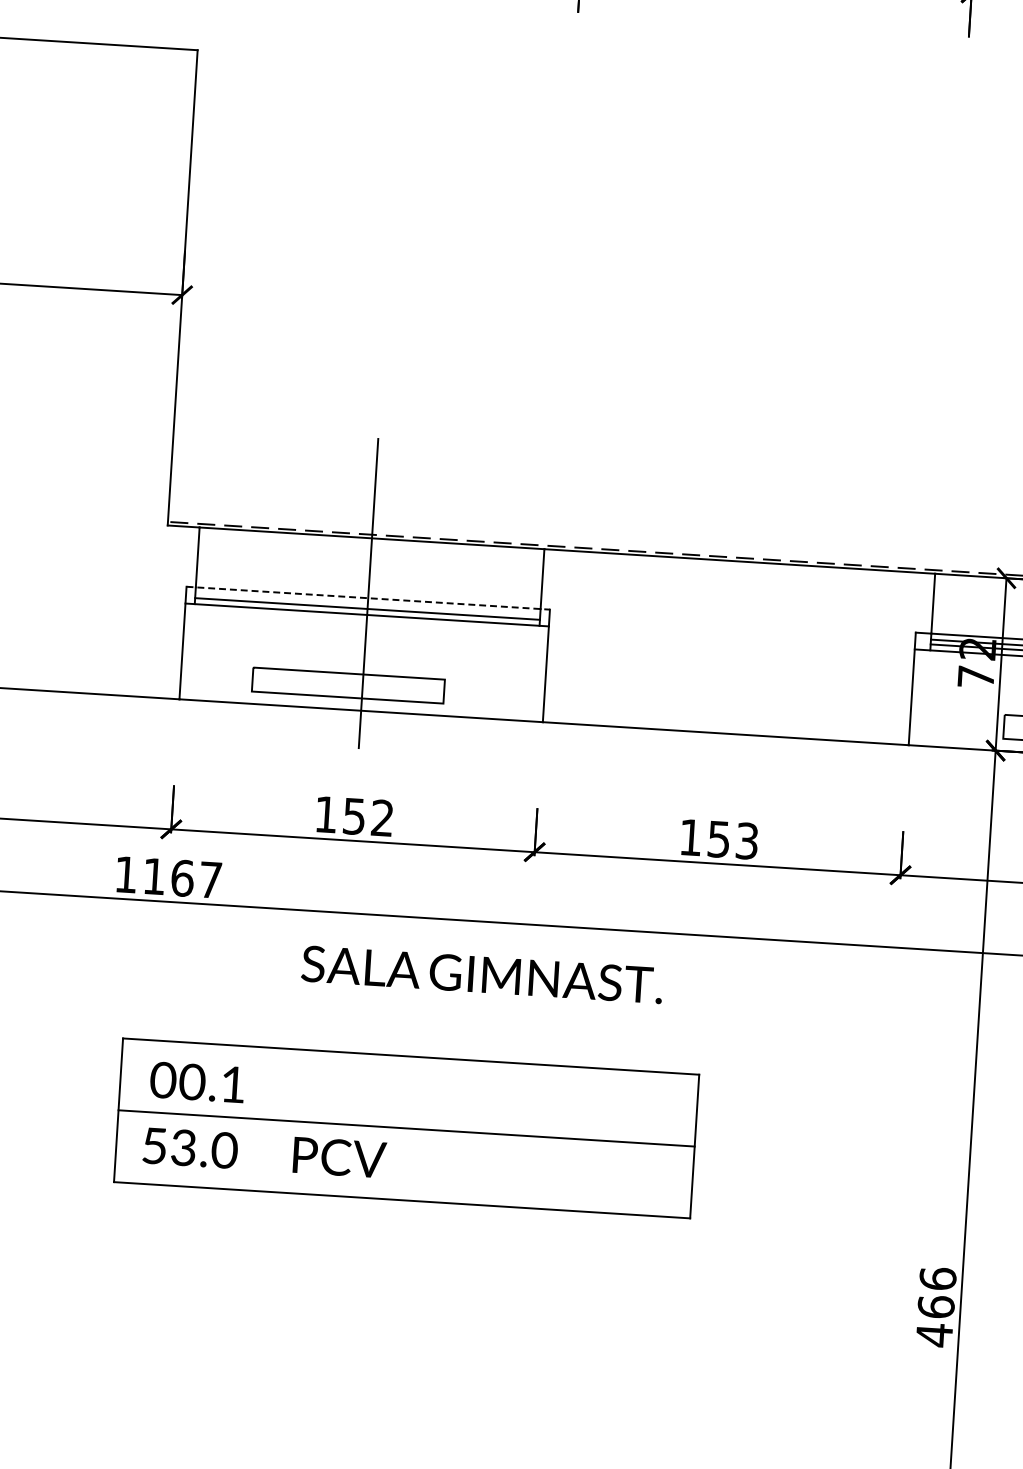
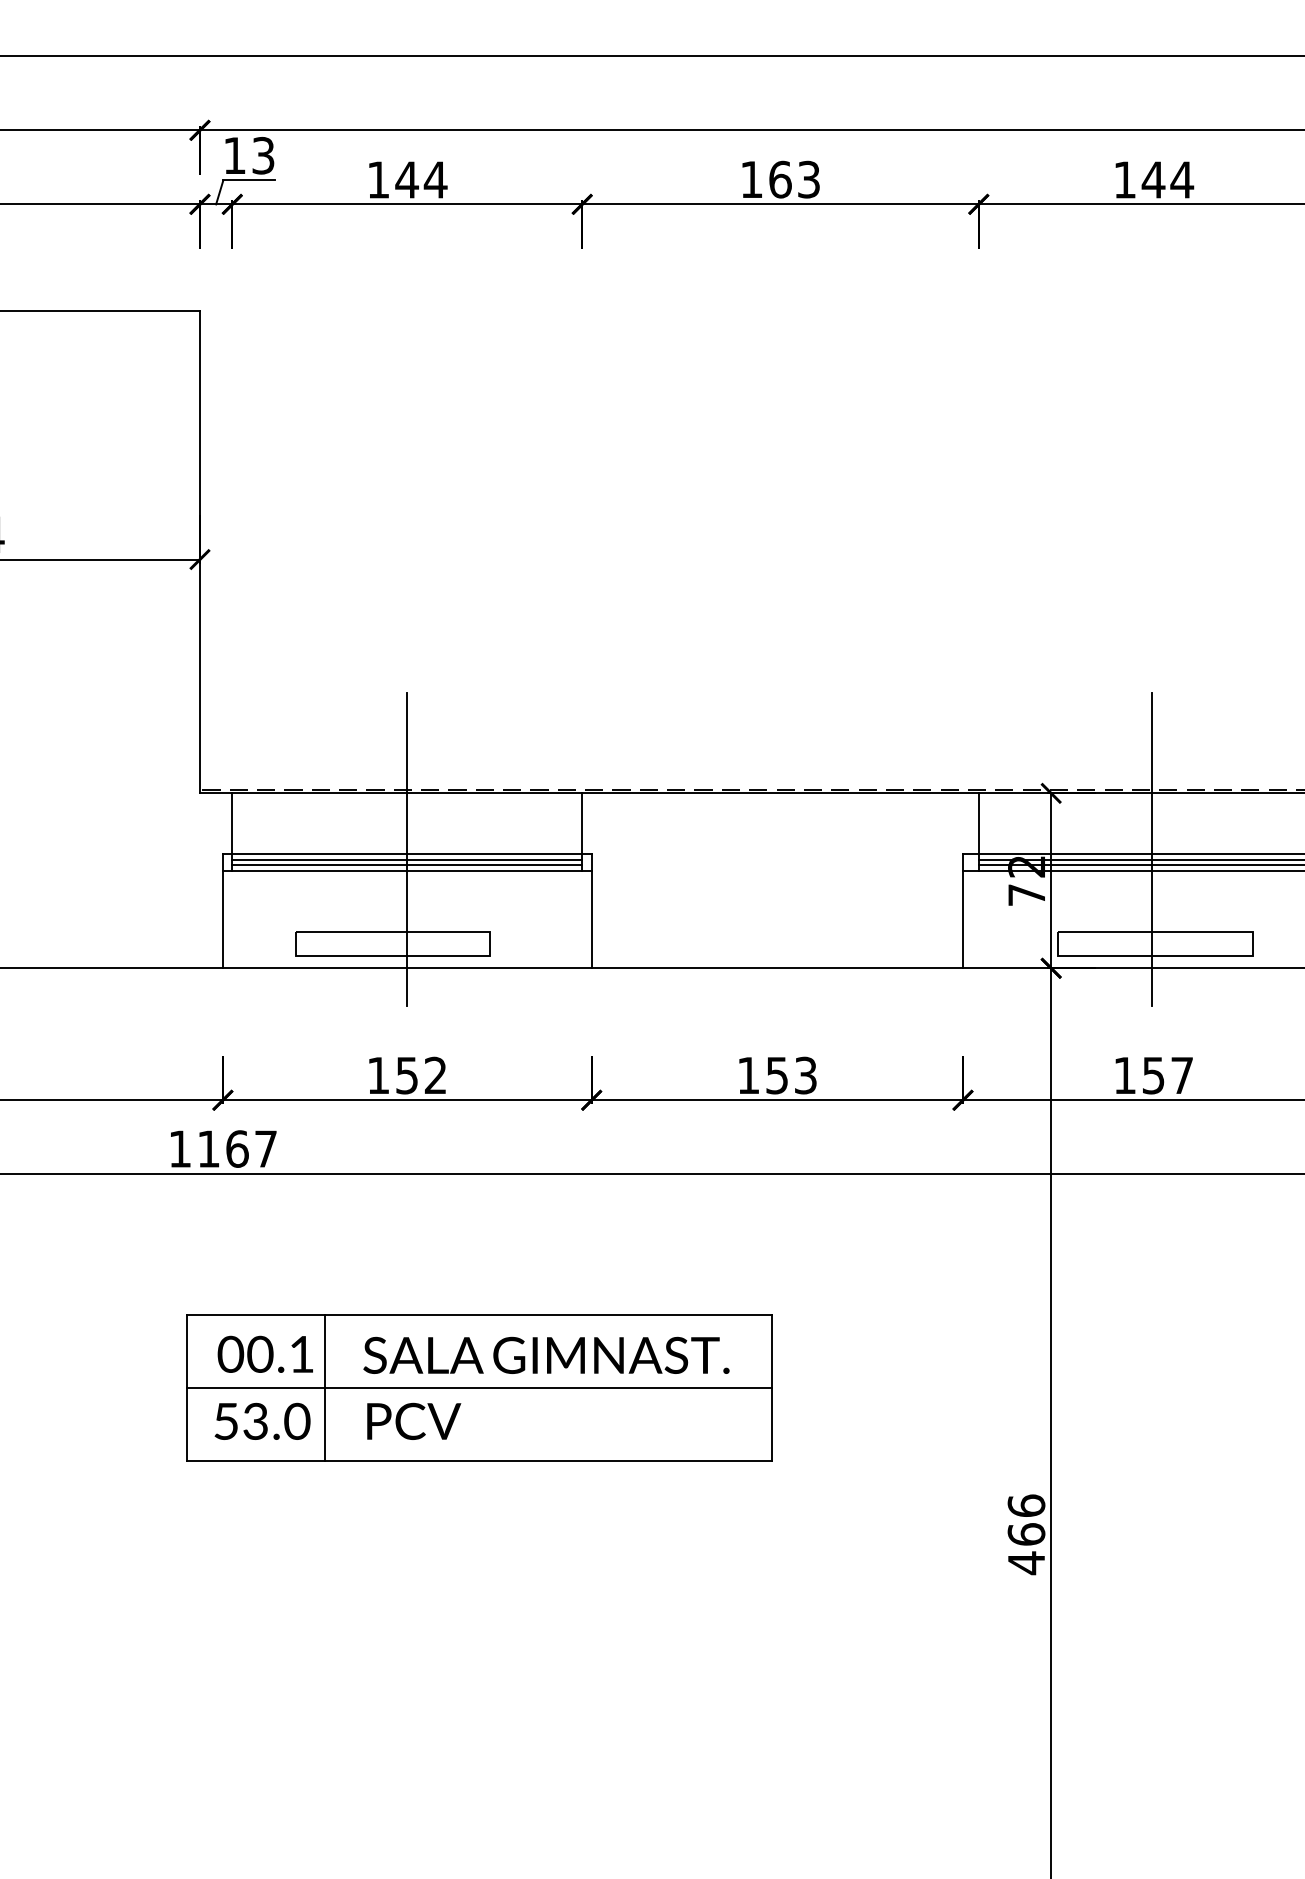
line: (368, 598) -> (407, 854), dashed -> solid
line: (368, 604) -> (407, 860), added
text: (482, 973) -> (546, 1354), moved
line: (253, 1118) -> (324, 1387), added

